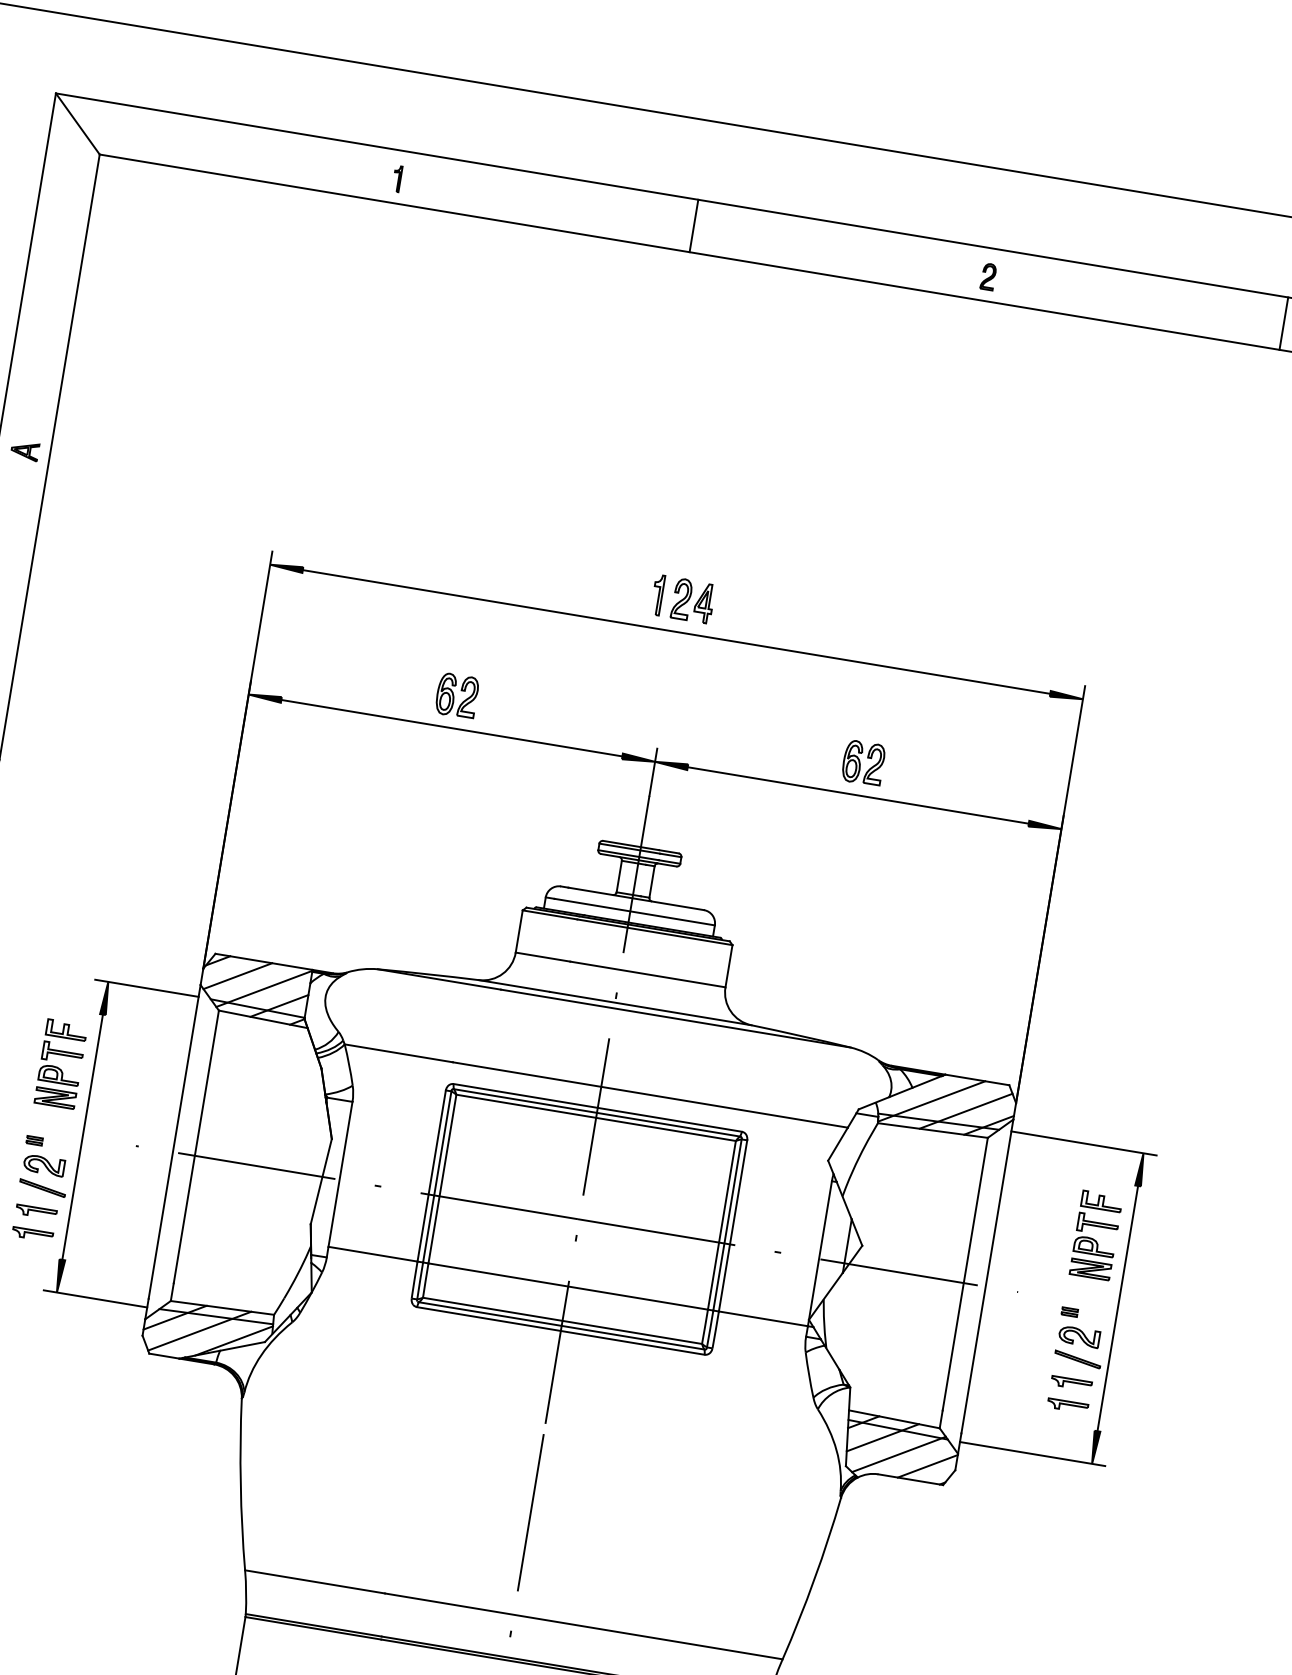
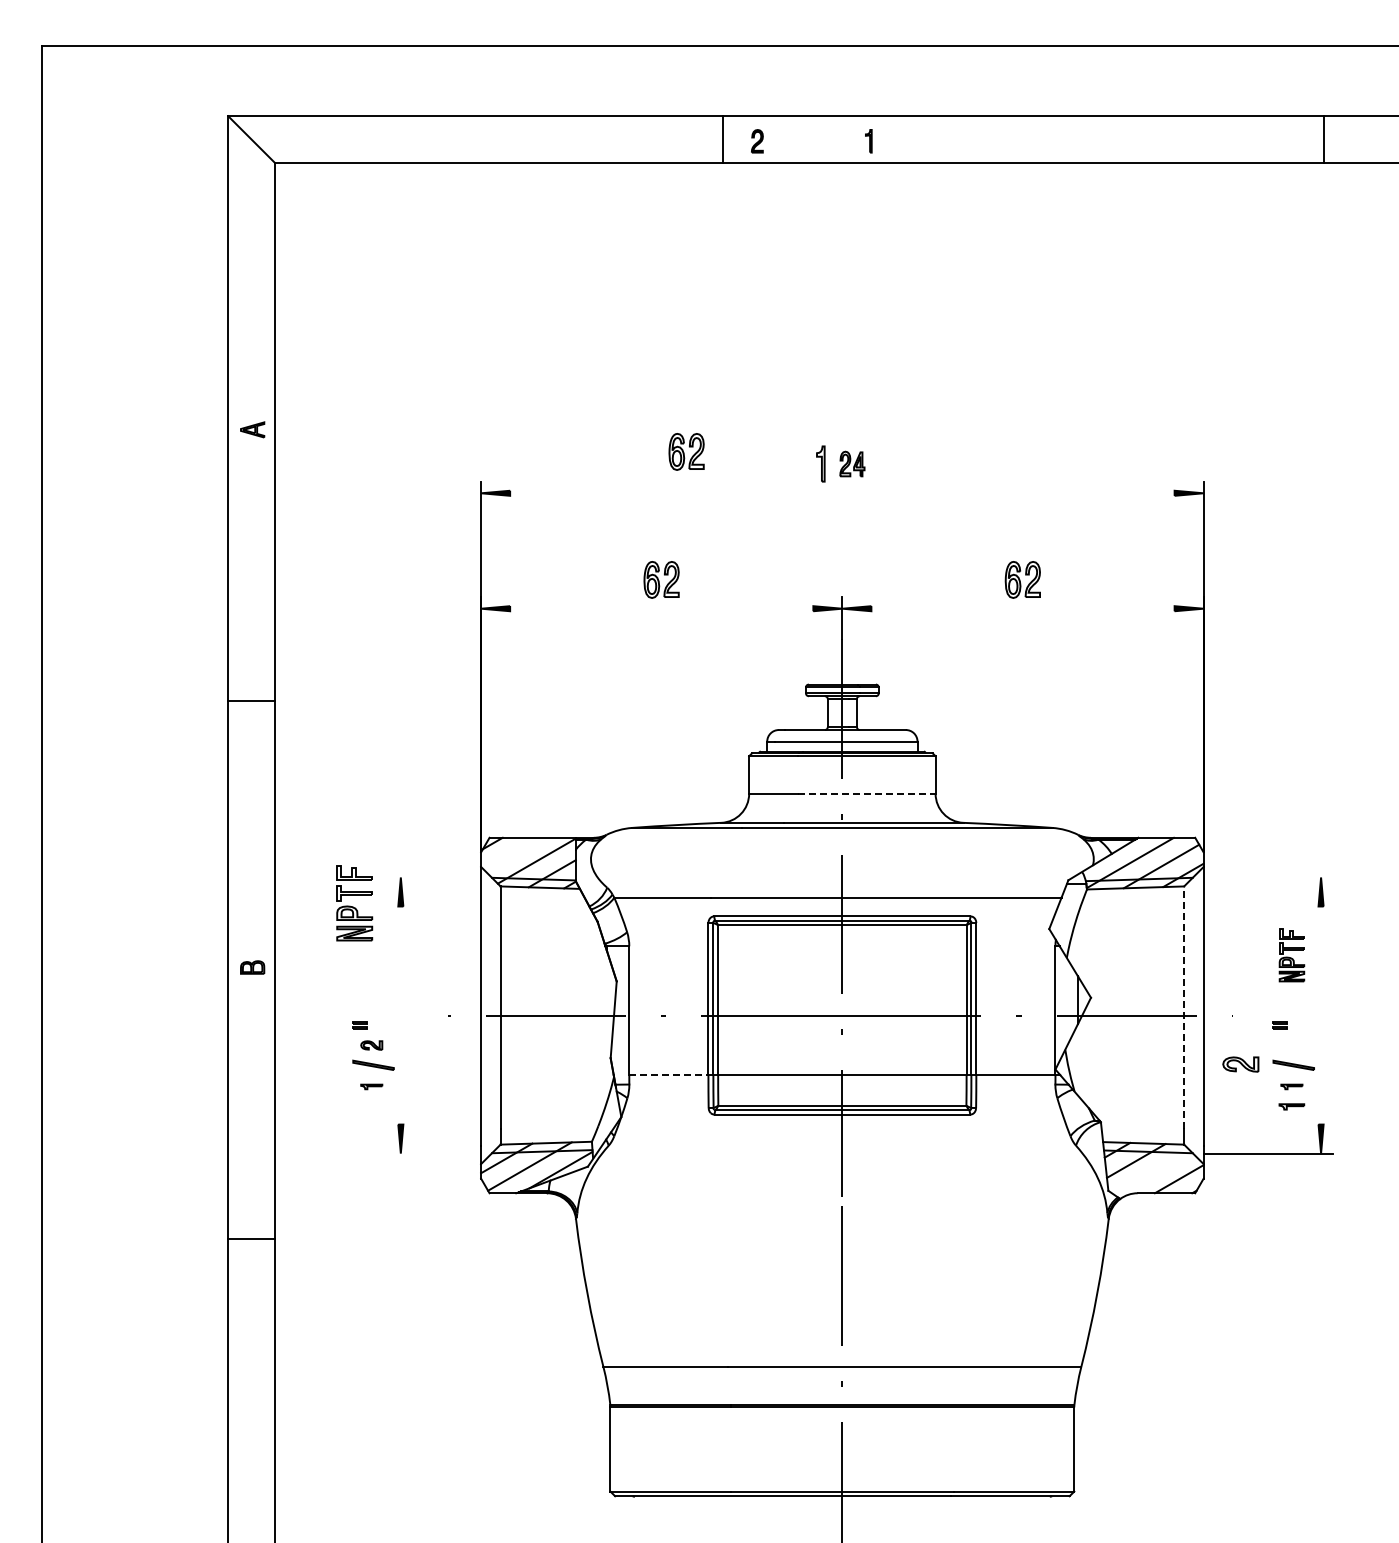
part: (396, 179) -> (868, 141), moved
line: (694, 226) -> (723, 139), moved
part: (988, 277) -> (757, 141), moved
part: (509, 555) -> (686, 451), added
part: (693, 600) -> (852, 463), size x0.7
line: (676, 632) -> (842, 493), removed
line: (451, 727) -> (661, 608), removed
line: (857, 795) -> (1022, 608), removed
line: (647, 974) -> (866, 793), solid -> dashed
line: (238, 975) -> (512, 853), removed
line: (147, 988) -> (435, 877), removed
part: (60, 1064) -> (354, 903), moved
line: (82, 1137) -> (400, 1015), removed
line: (1083, 1143) -> (1267, 877), removed
part: (44, 1165) -> (371, 1045), size x0.6
part: (36, 1211) -> (371, 1086), size x0.6
part: (32, 1234) -> (371, 1106), removed
part: (1095, 1235) -> (1291, 955), size x0.7
line: (372, 1254) -> (668, 1075), solid -> dashed
line: (965, 1274) -> (1184, 1007), solid -> dashed
line: (95, 1298) -> (435, 1153), removed
line: (1118, 1308) -> (1321, 1015), removed
part: (1078, 1336) -> (1240, 1064), moved
part: (1071, 1382) -> (1291, 1086), size x0.6
part: (1067, 1405) -> (1291, 1106), size x0.7
line: (898, 1454) -> (1152, 1173), removed

